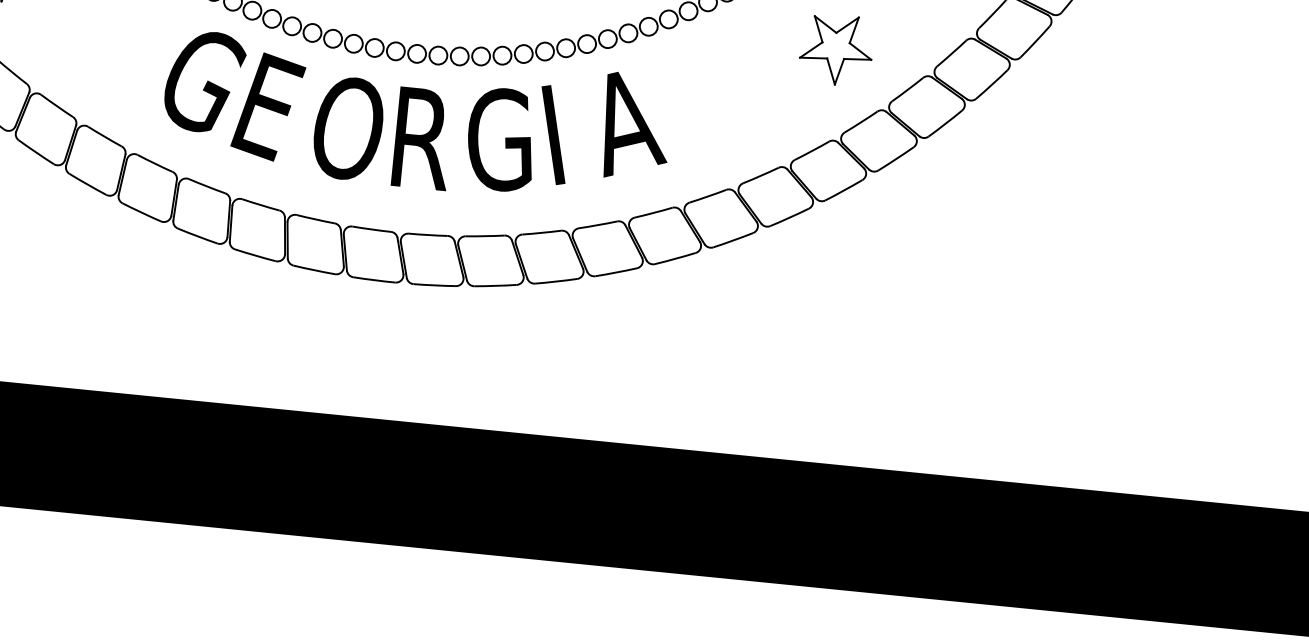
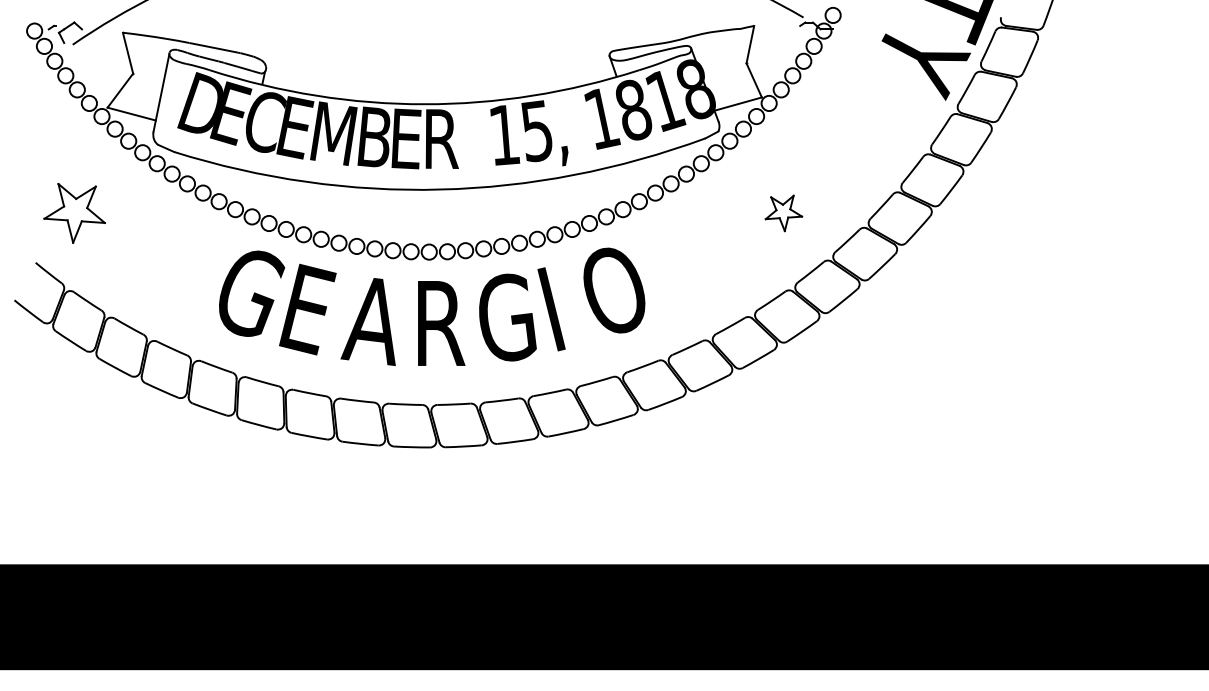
part: (836, 50) -> (783, 213), size x0.6
text: (631, 124) -> (616, 293), A -> O
text: (343, 128) -> (373, 321), O -> A

